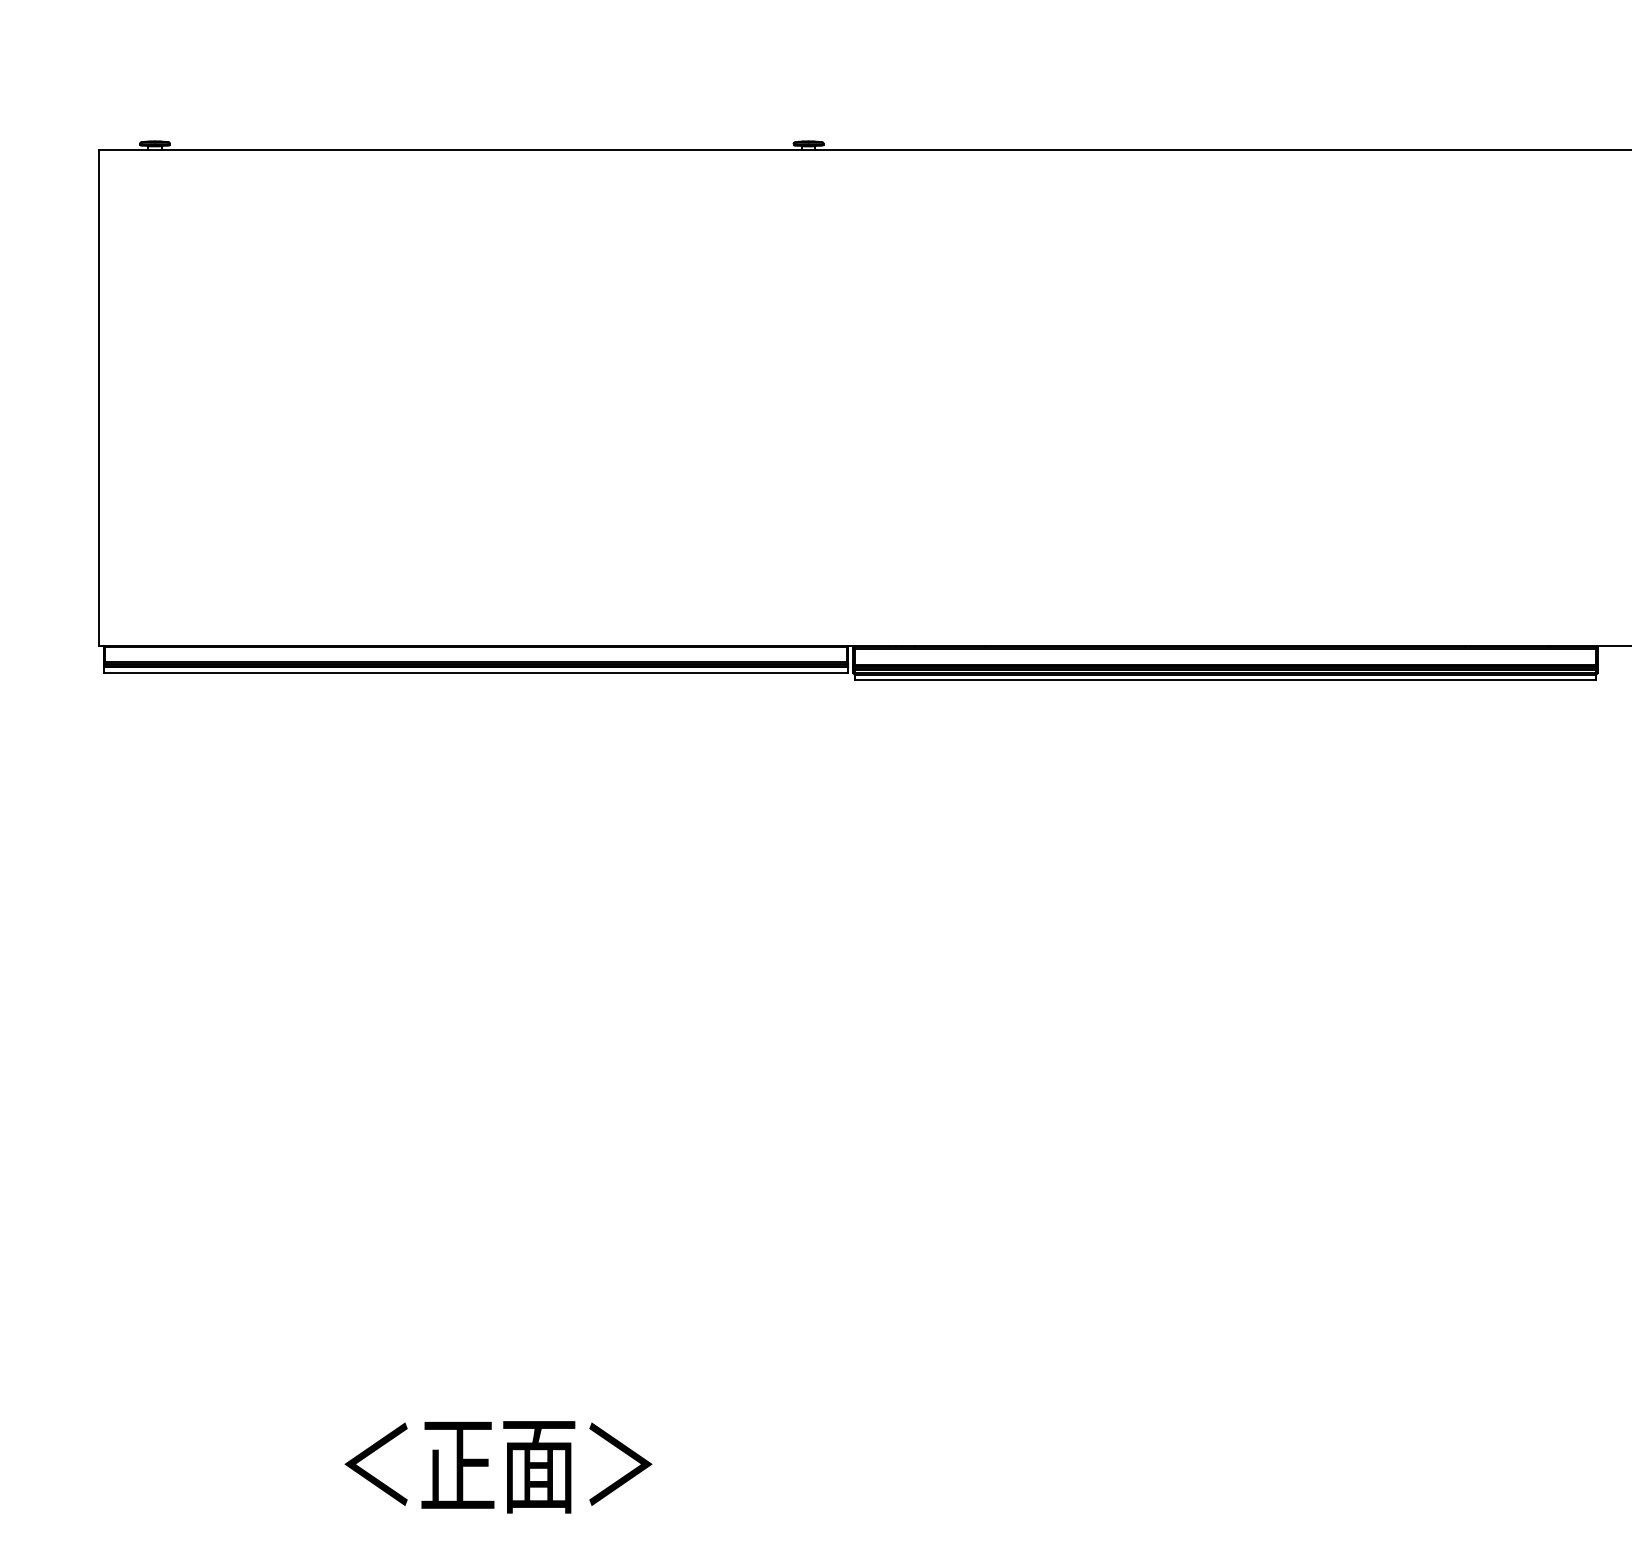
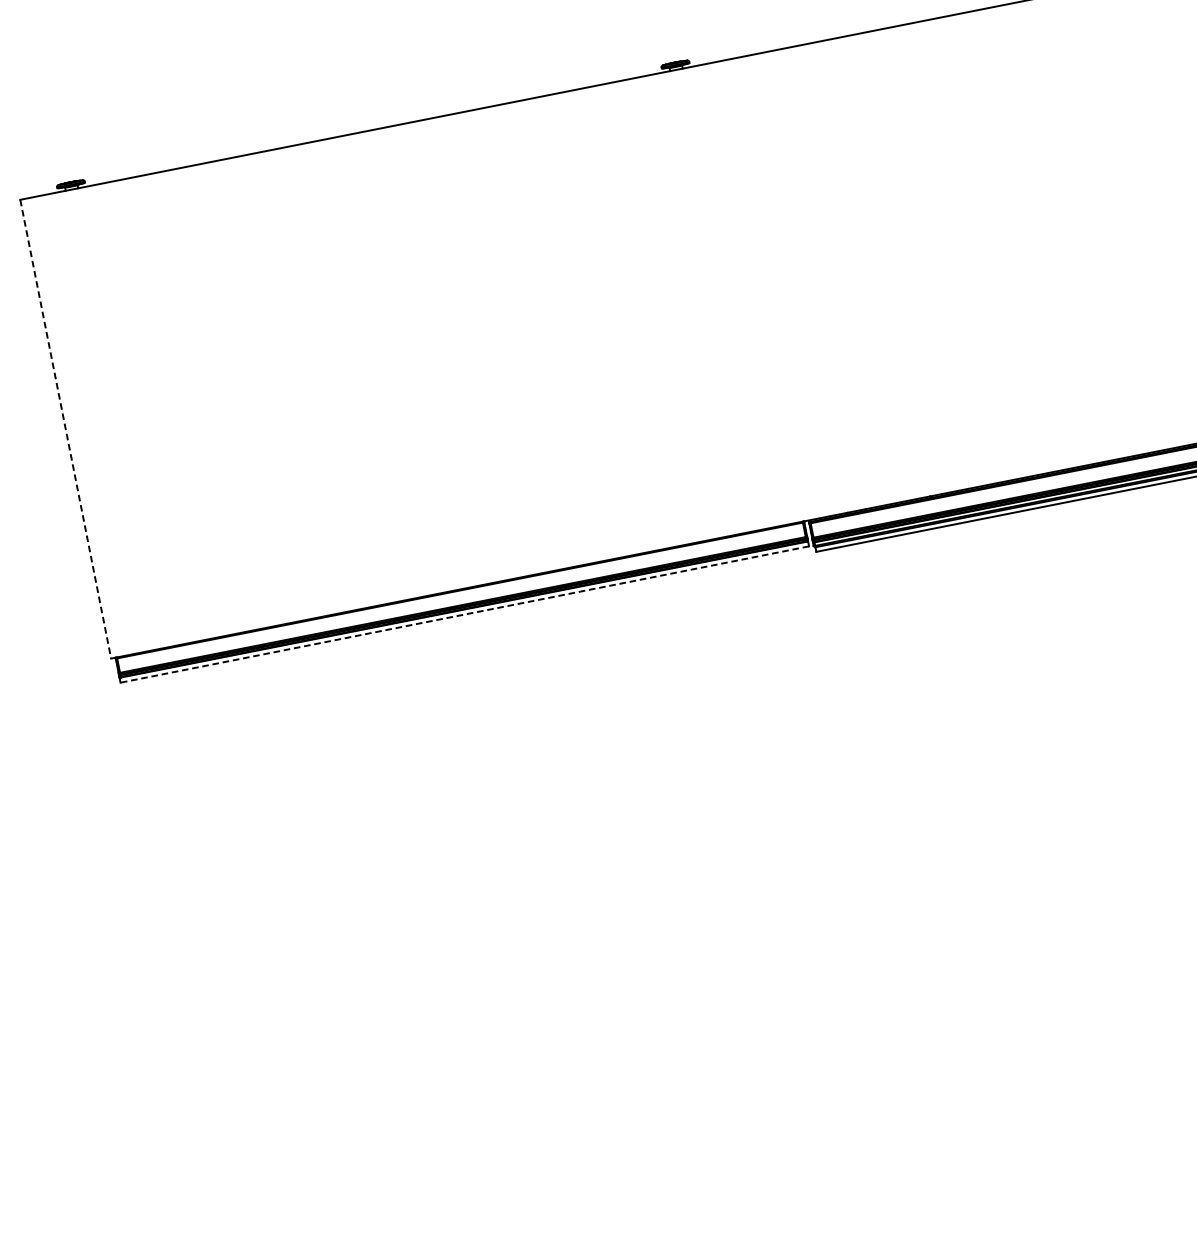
line: (99, 398) -> (66, 429), solid -> dashed
line: (475, 672) -> (464, 614), solid -> dashed

